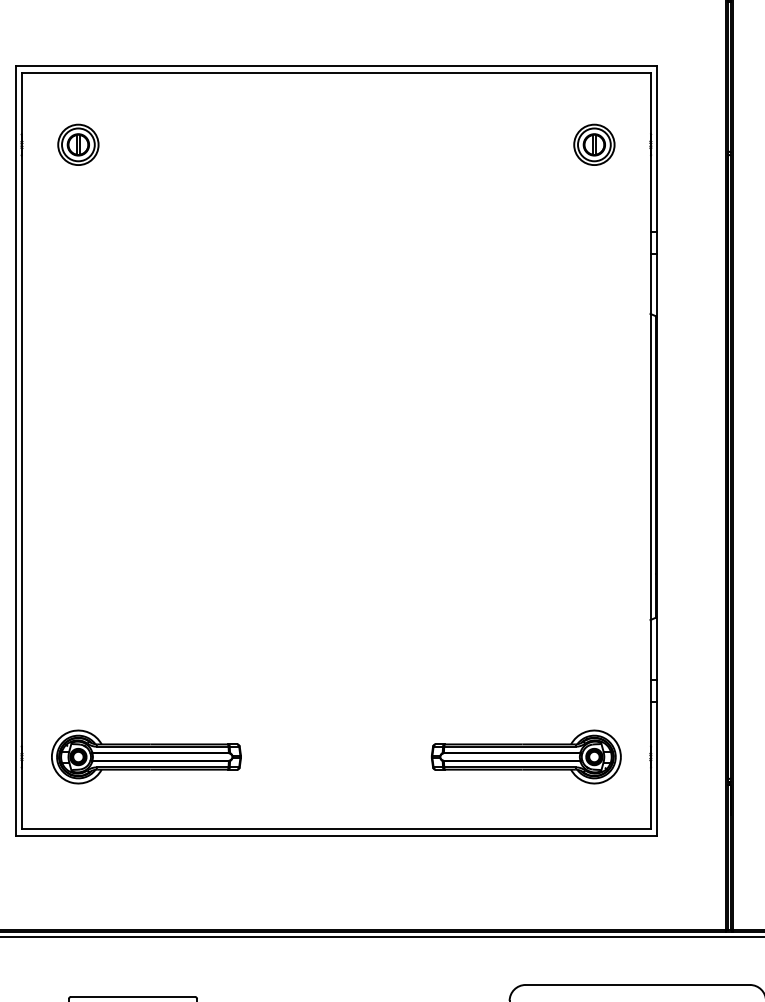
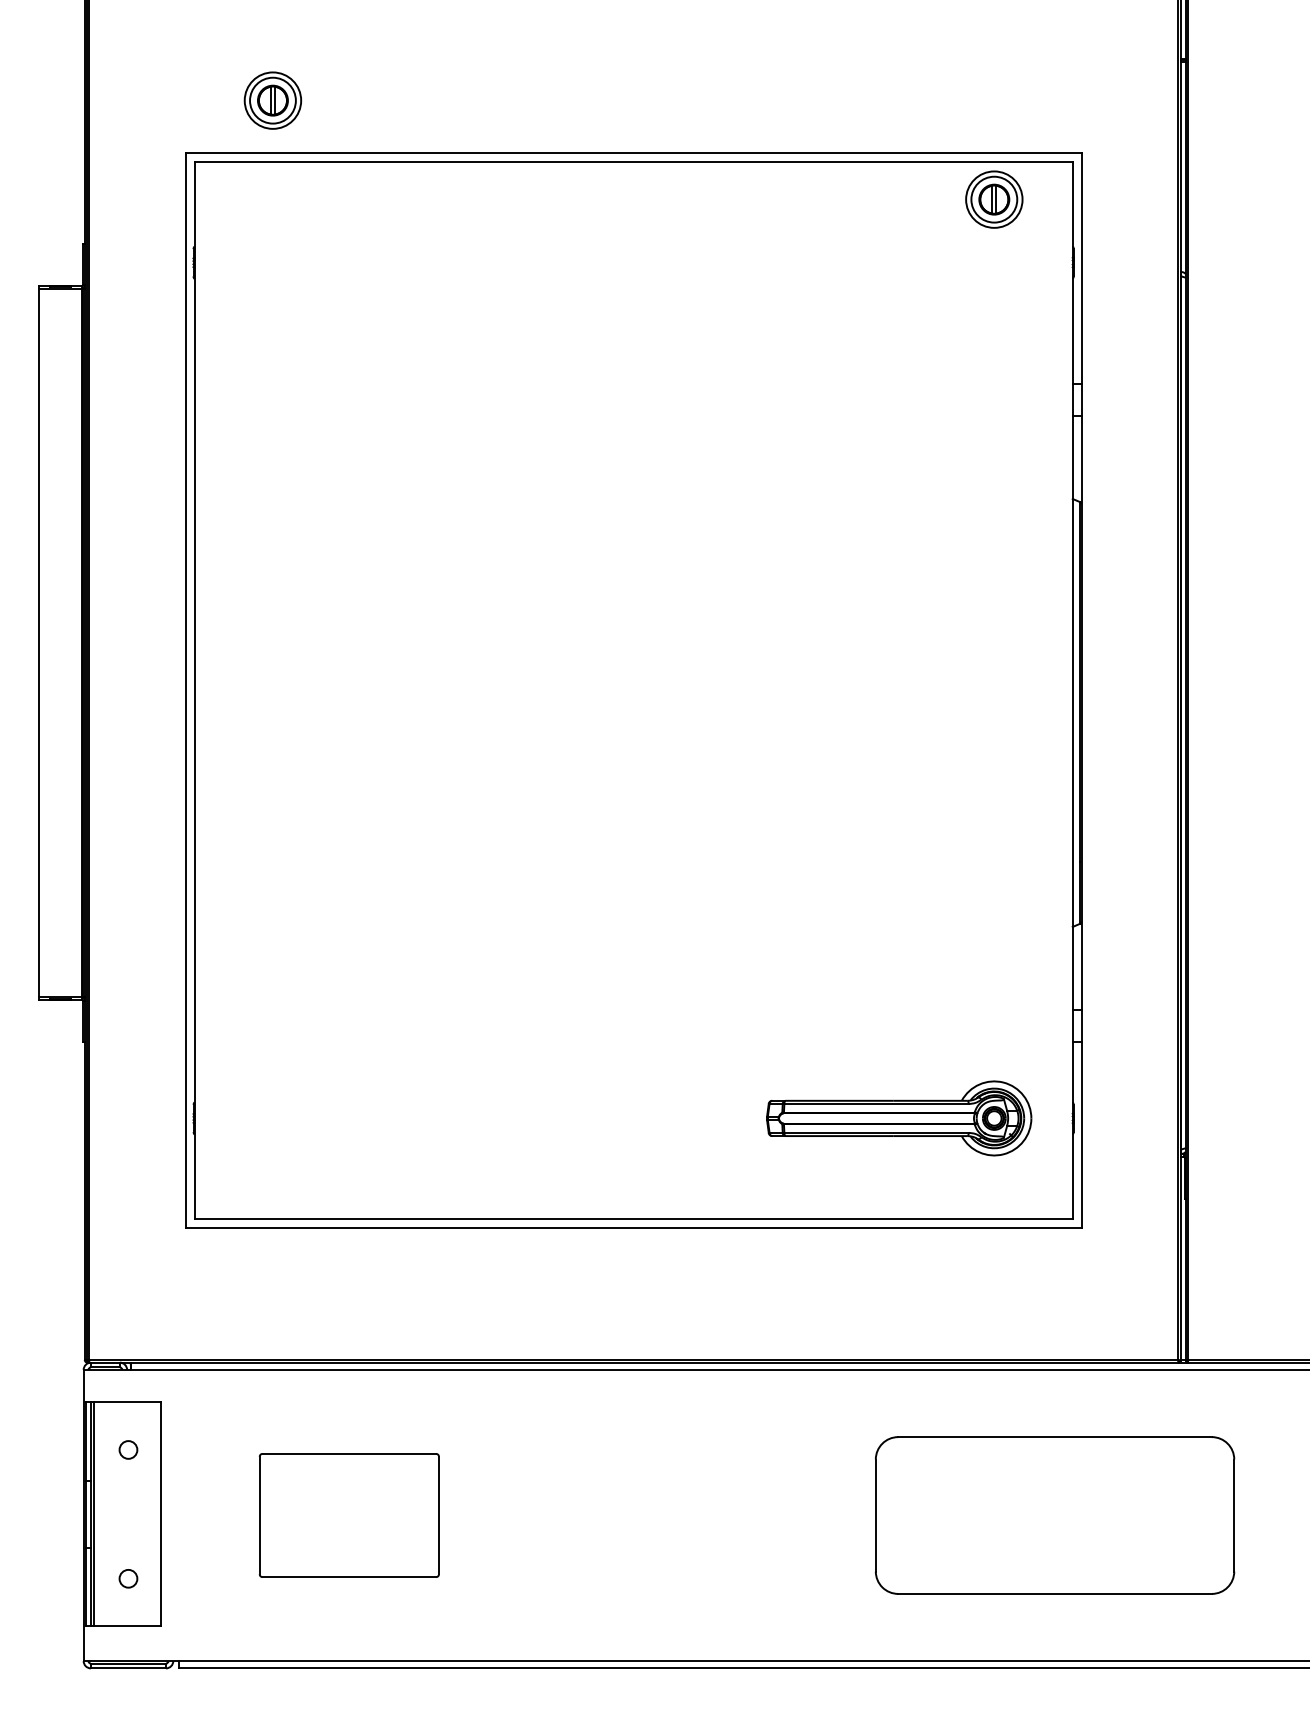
part: (78, 144) -> (272, 100), moved
part: (594, 144) -> (994, 199), moved
part: (146, 757) -> (368, 1118), removed

